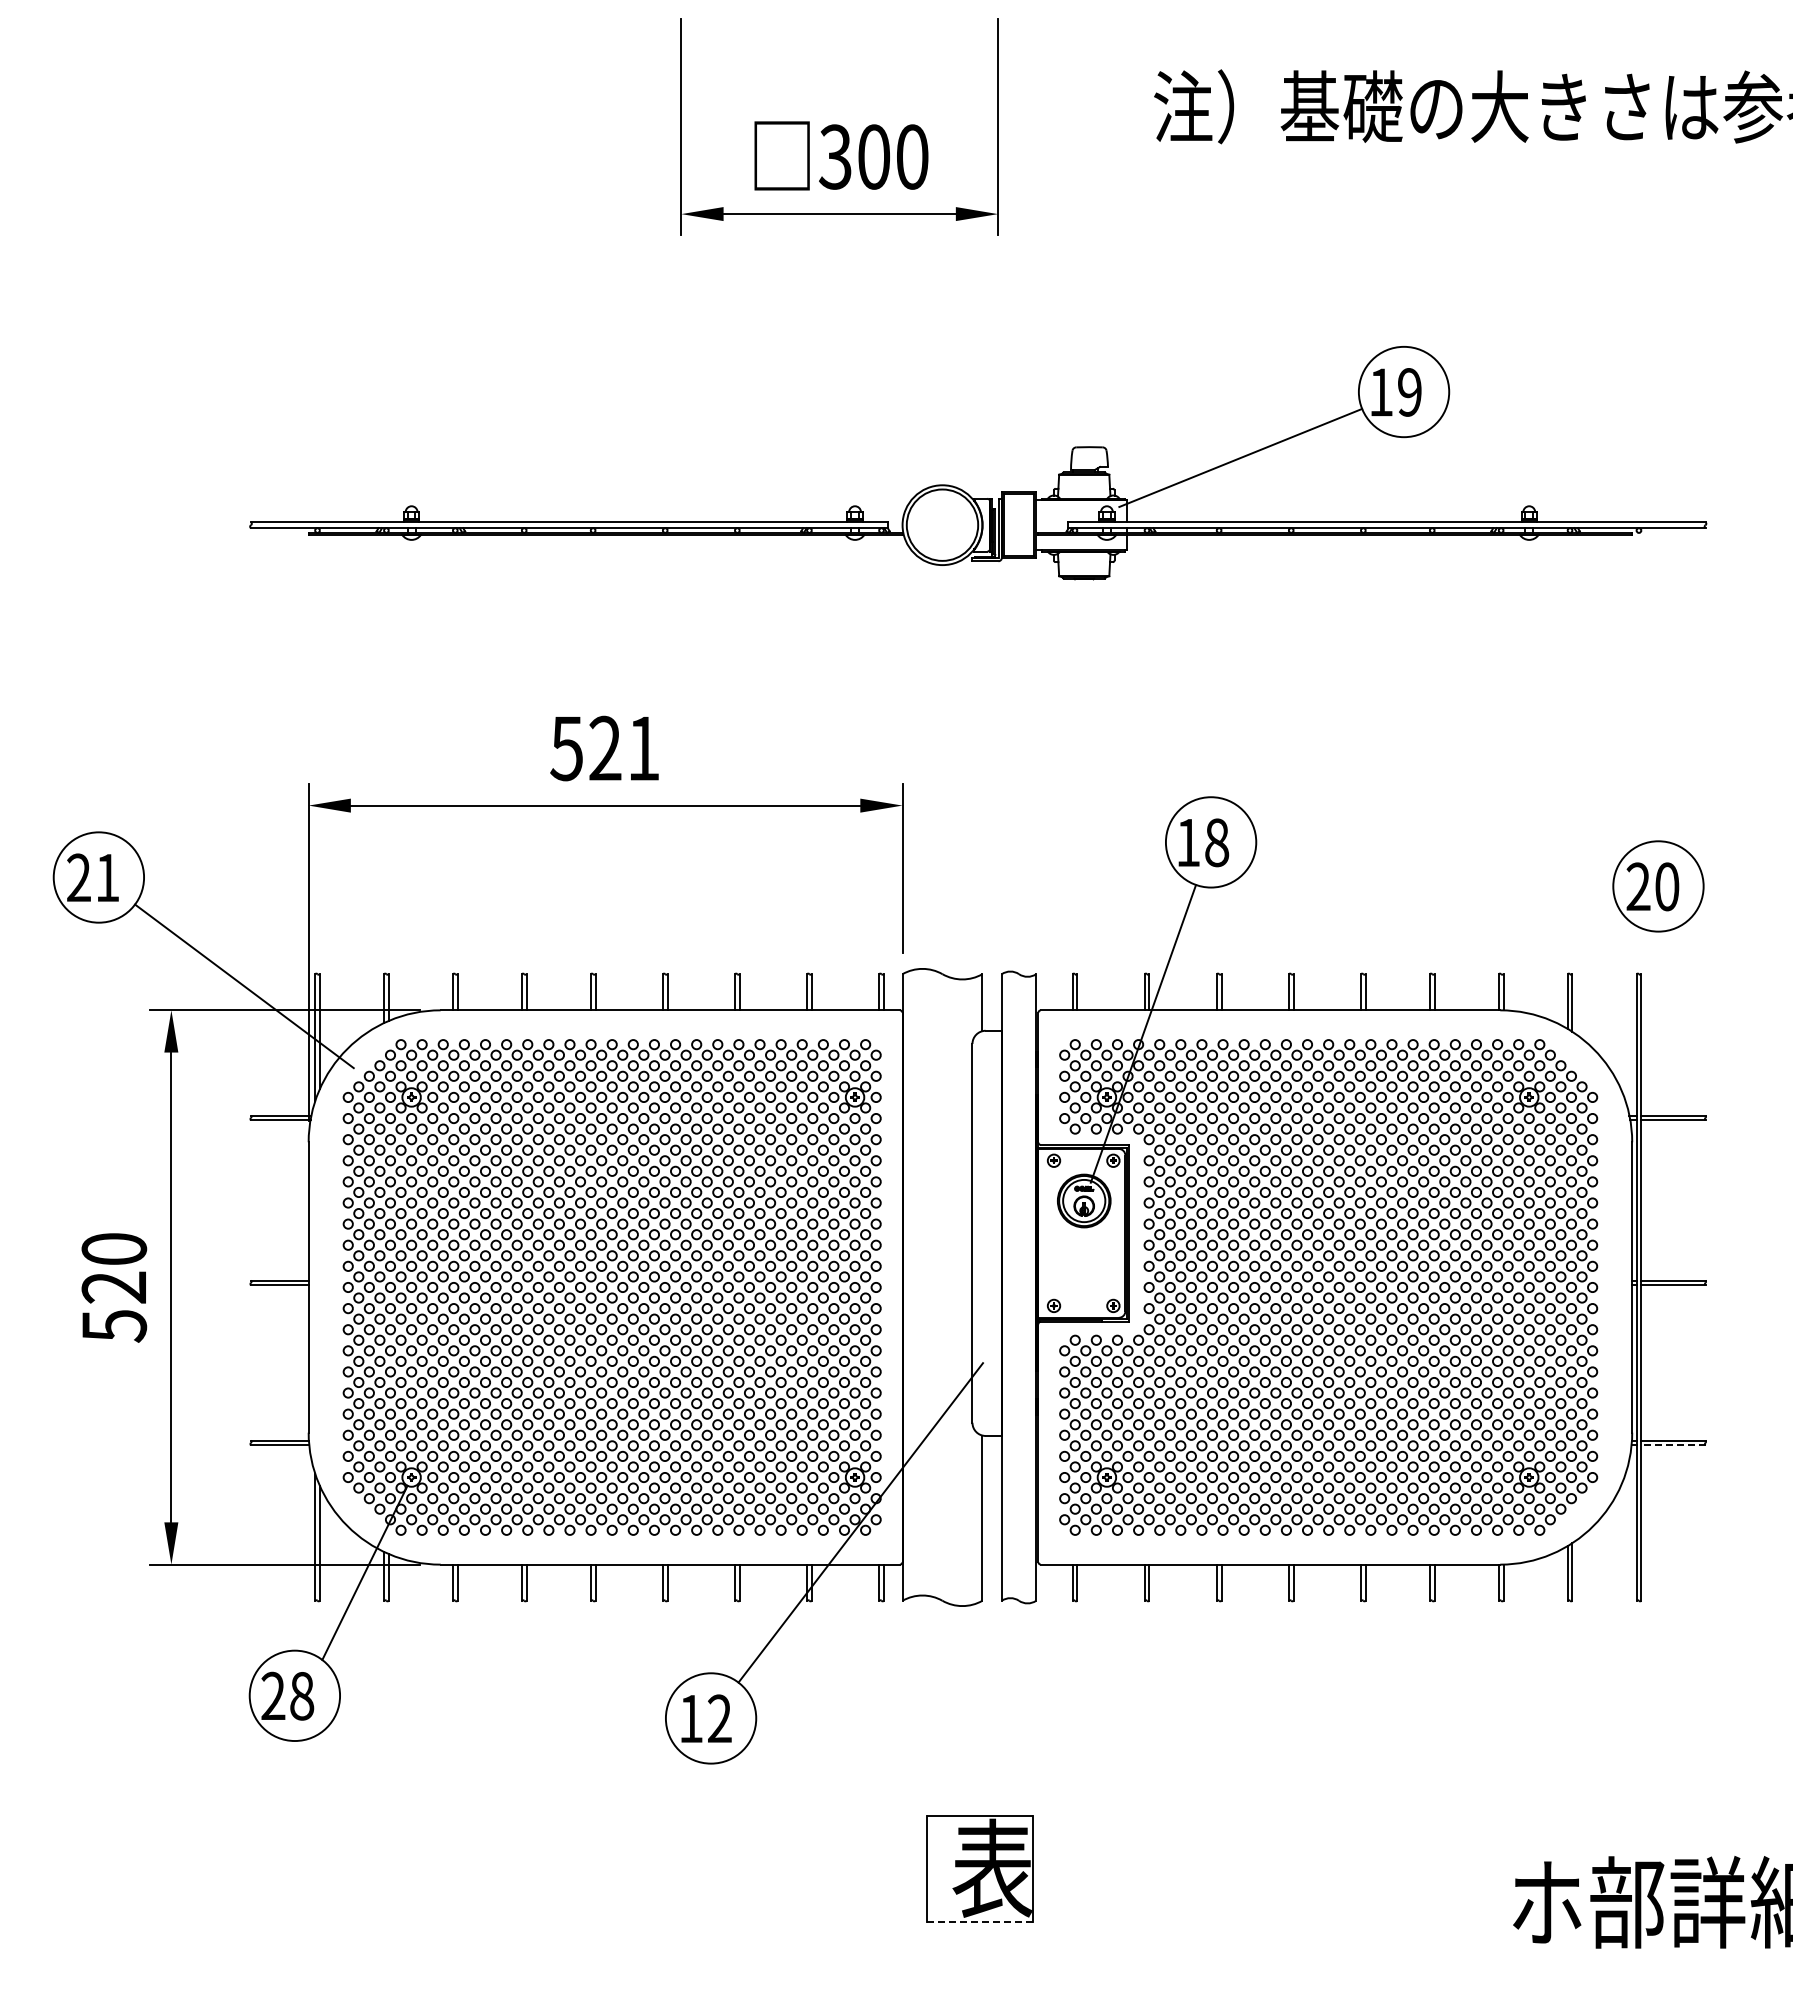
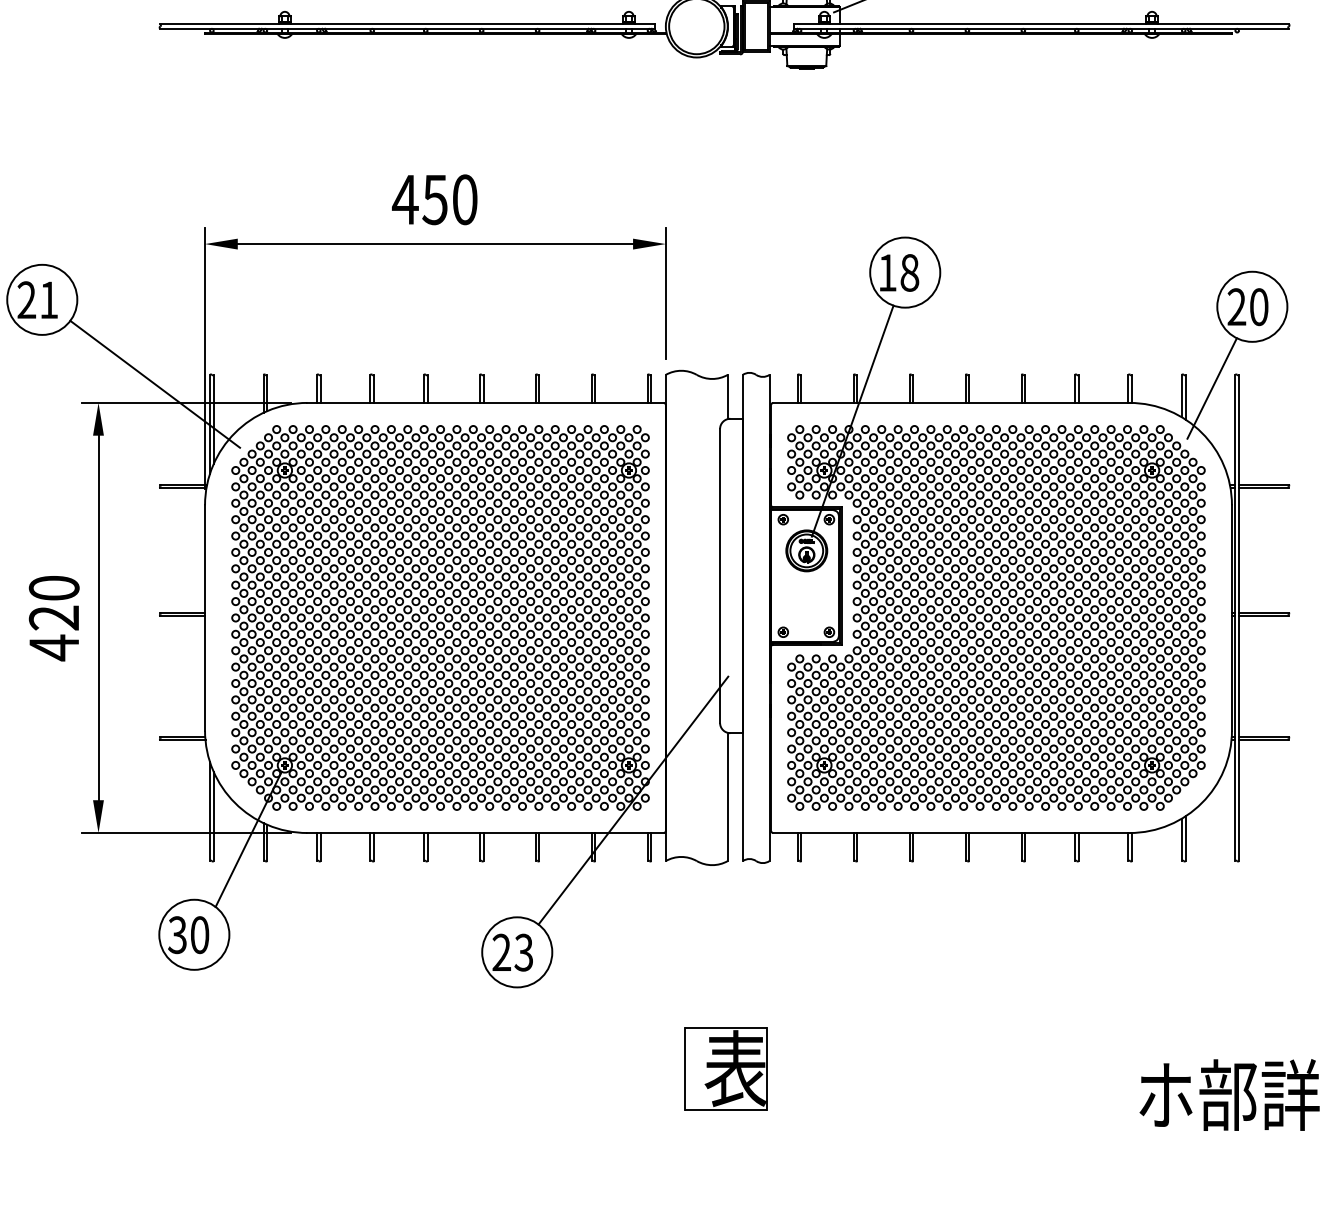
text: (604, 748) -> (434, 199), 521 -> 450
line: (1606, 991) -> (1212, 388), added
text: (114, 1325) -> (54, 647), 520 -> 420
line: (1672, 1445) -> (1263, 740), dashed -> solid
text: (287, 1695) -> (188, 934), 28 -> 30
text: (705, 1718) -> (512, 952), 12 -> 23
line: (979, 1921) -> (725, 1109), dashed -> solid

